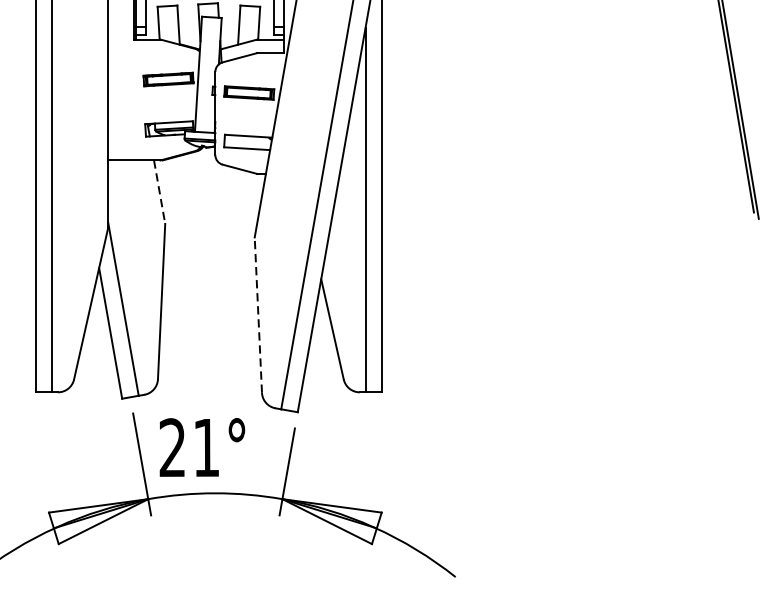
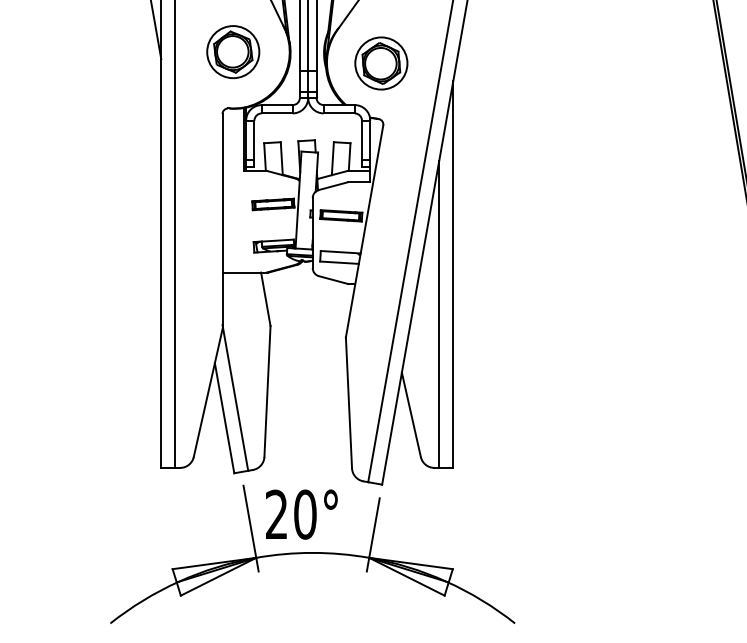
line: (159, 192) -> (265, 299), dashed -> solid
line: (257, 314) -> (348, 402), dashed -> solid
text: (206, 447) -> (305, 514), 21° -> 20°

